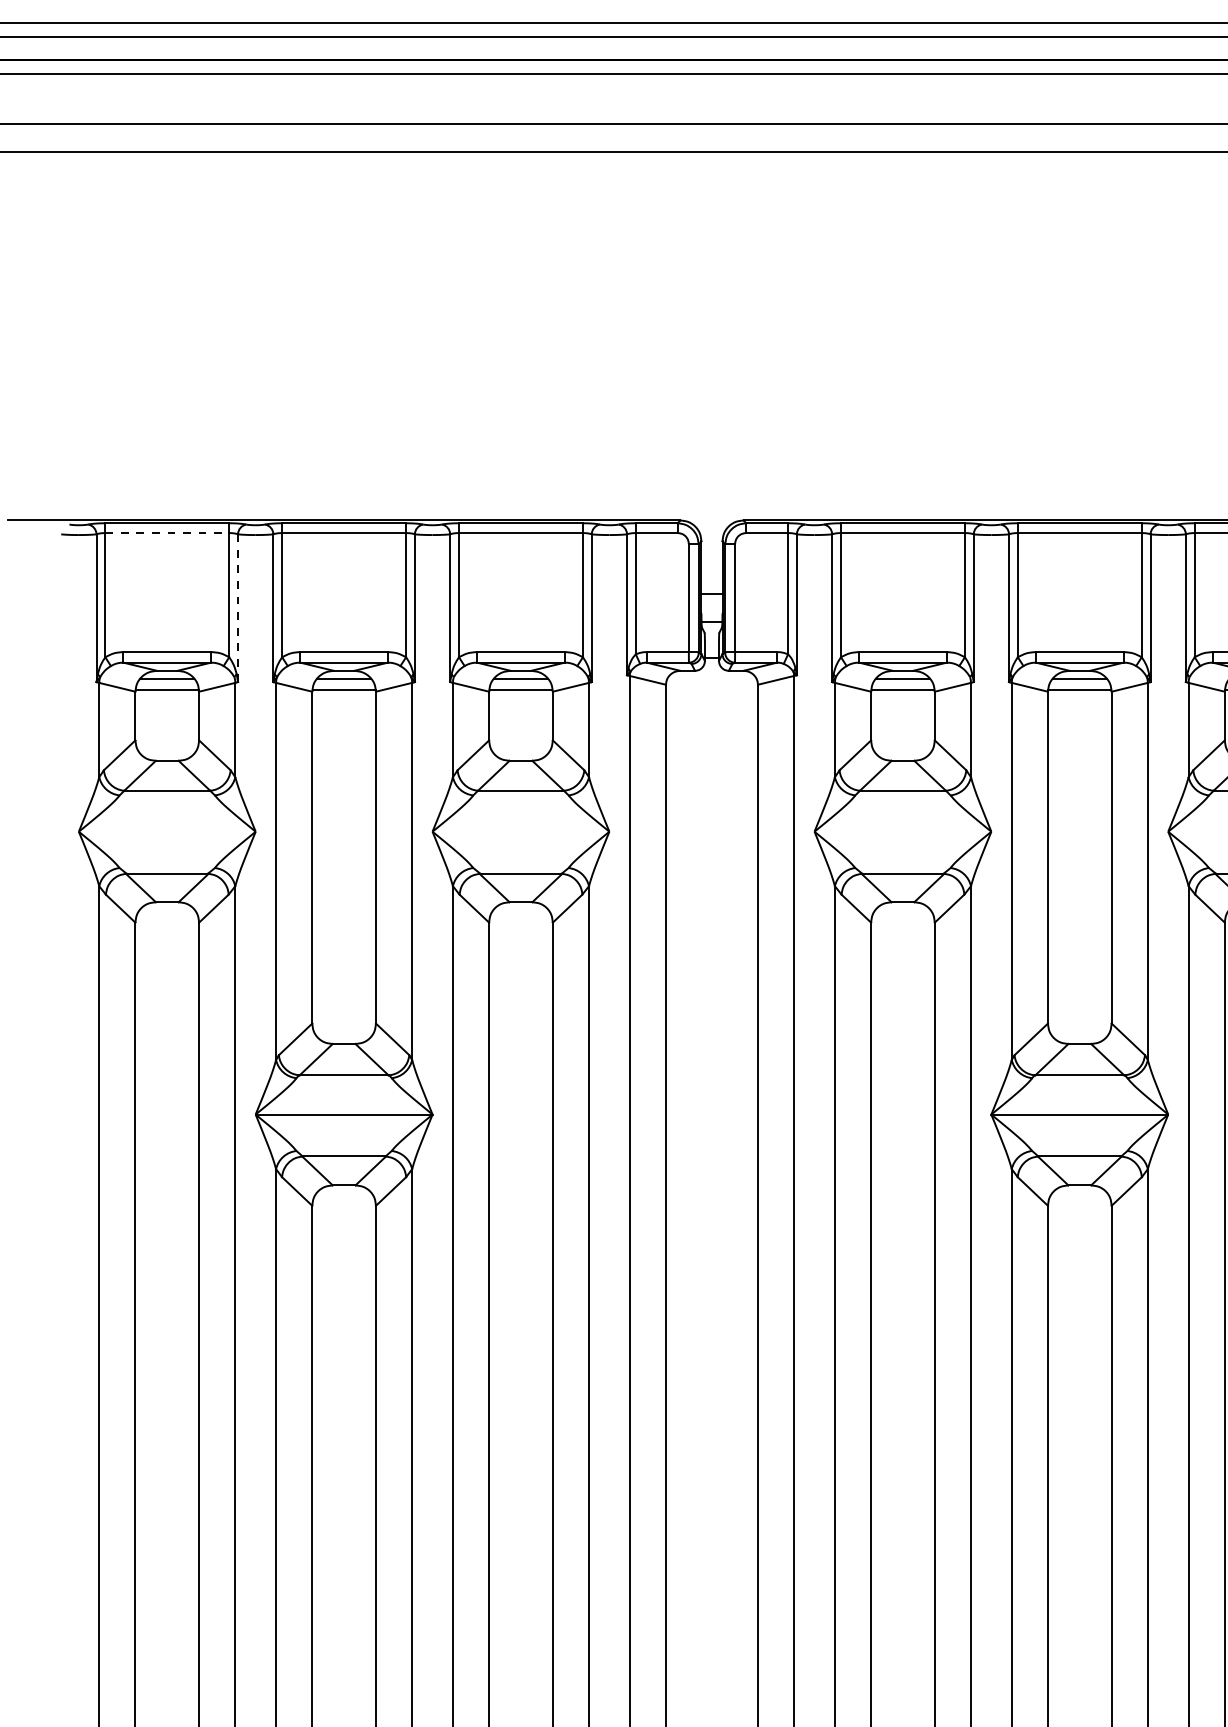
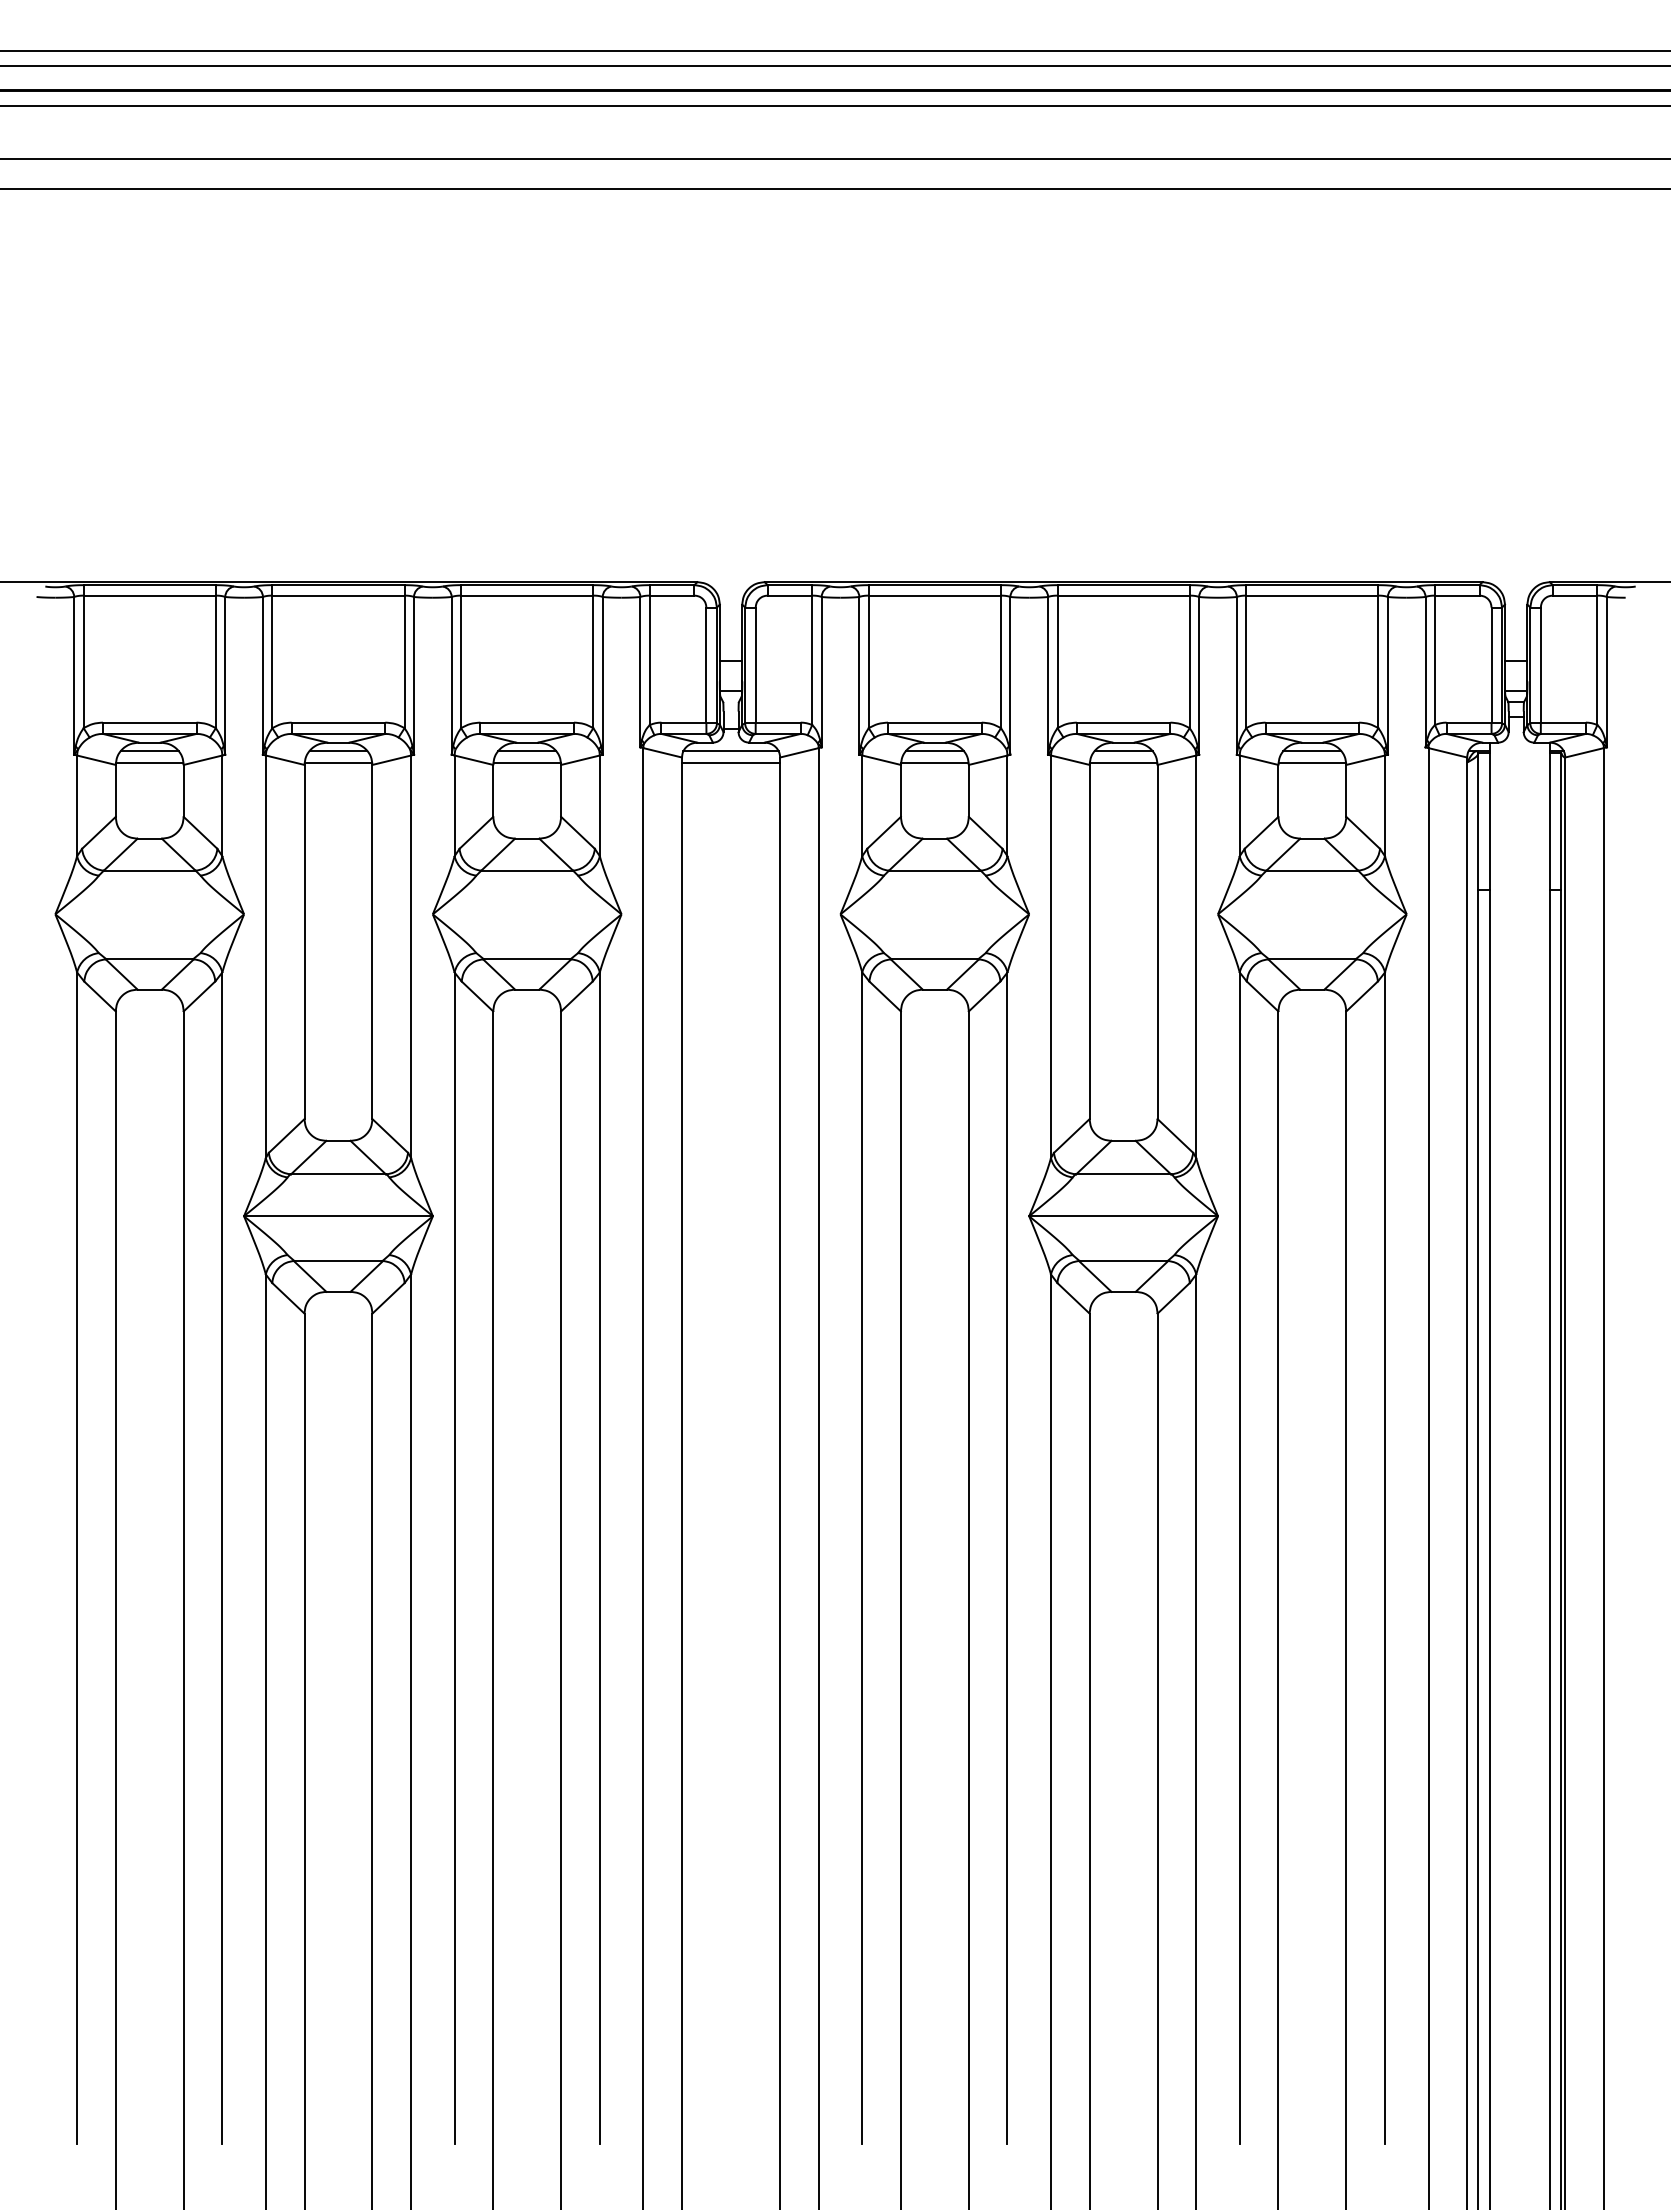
line: (167, 532) -> (150, 595), dashed -> solid
line: (238, 607) -> (225, 675), dashed -> solid
line: (711, 679) -> (730, 751), added
line: (711, 689) -> (730, 762), added

